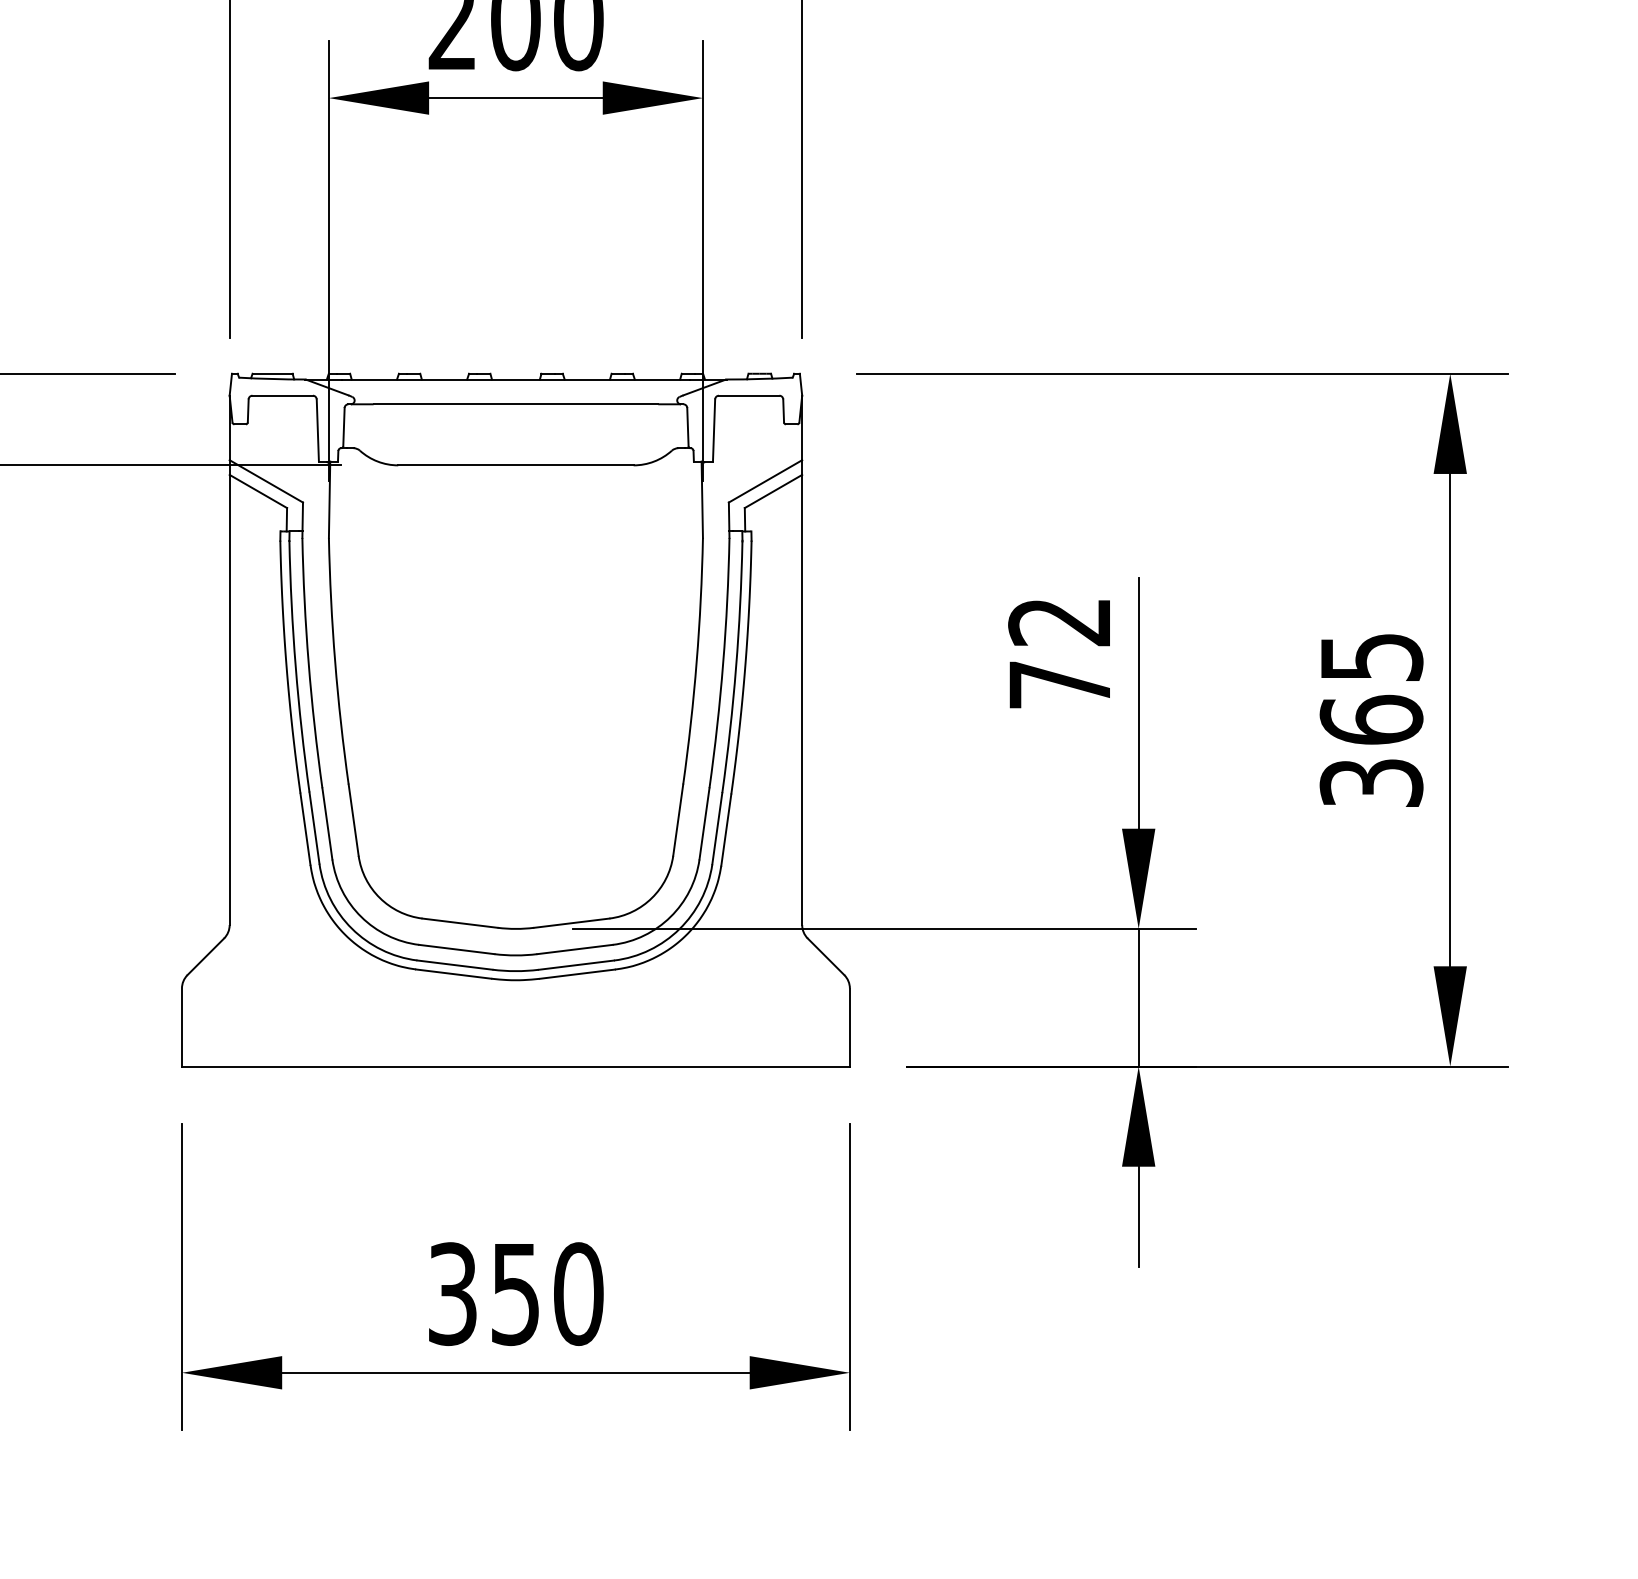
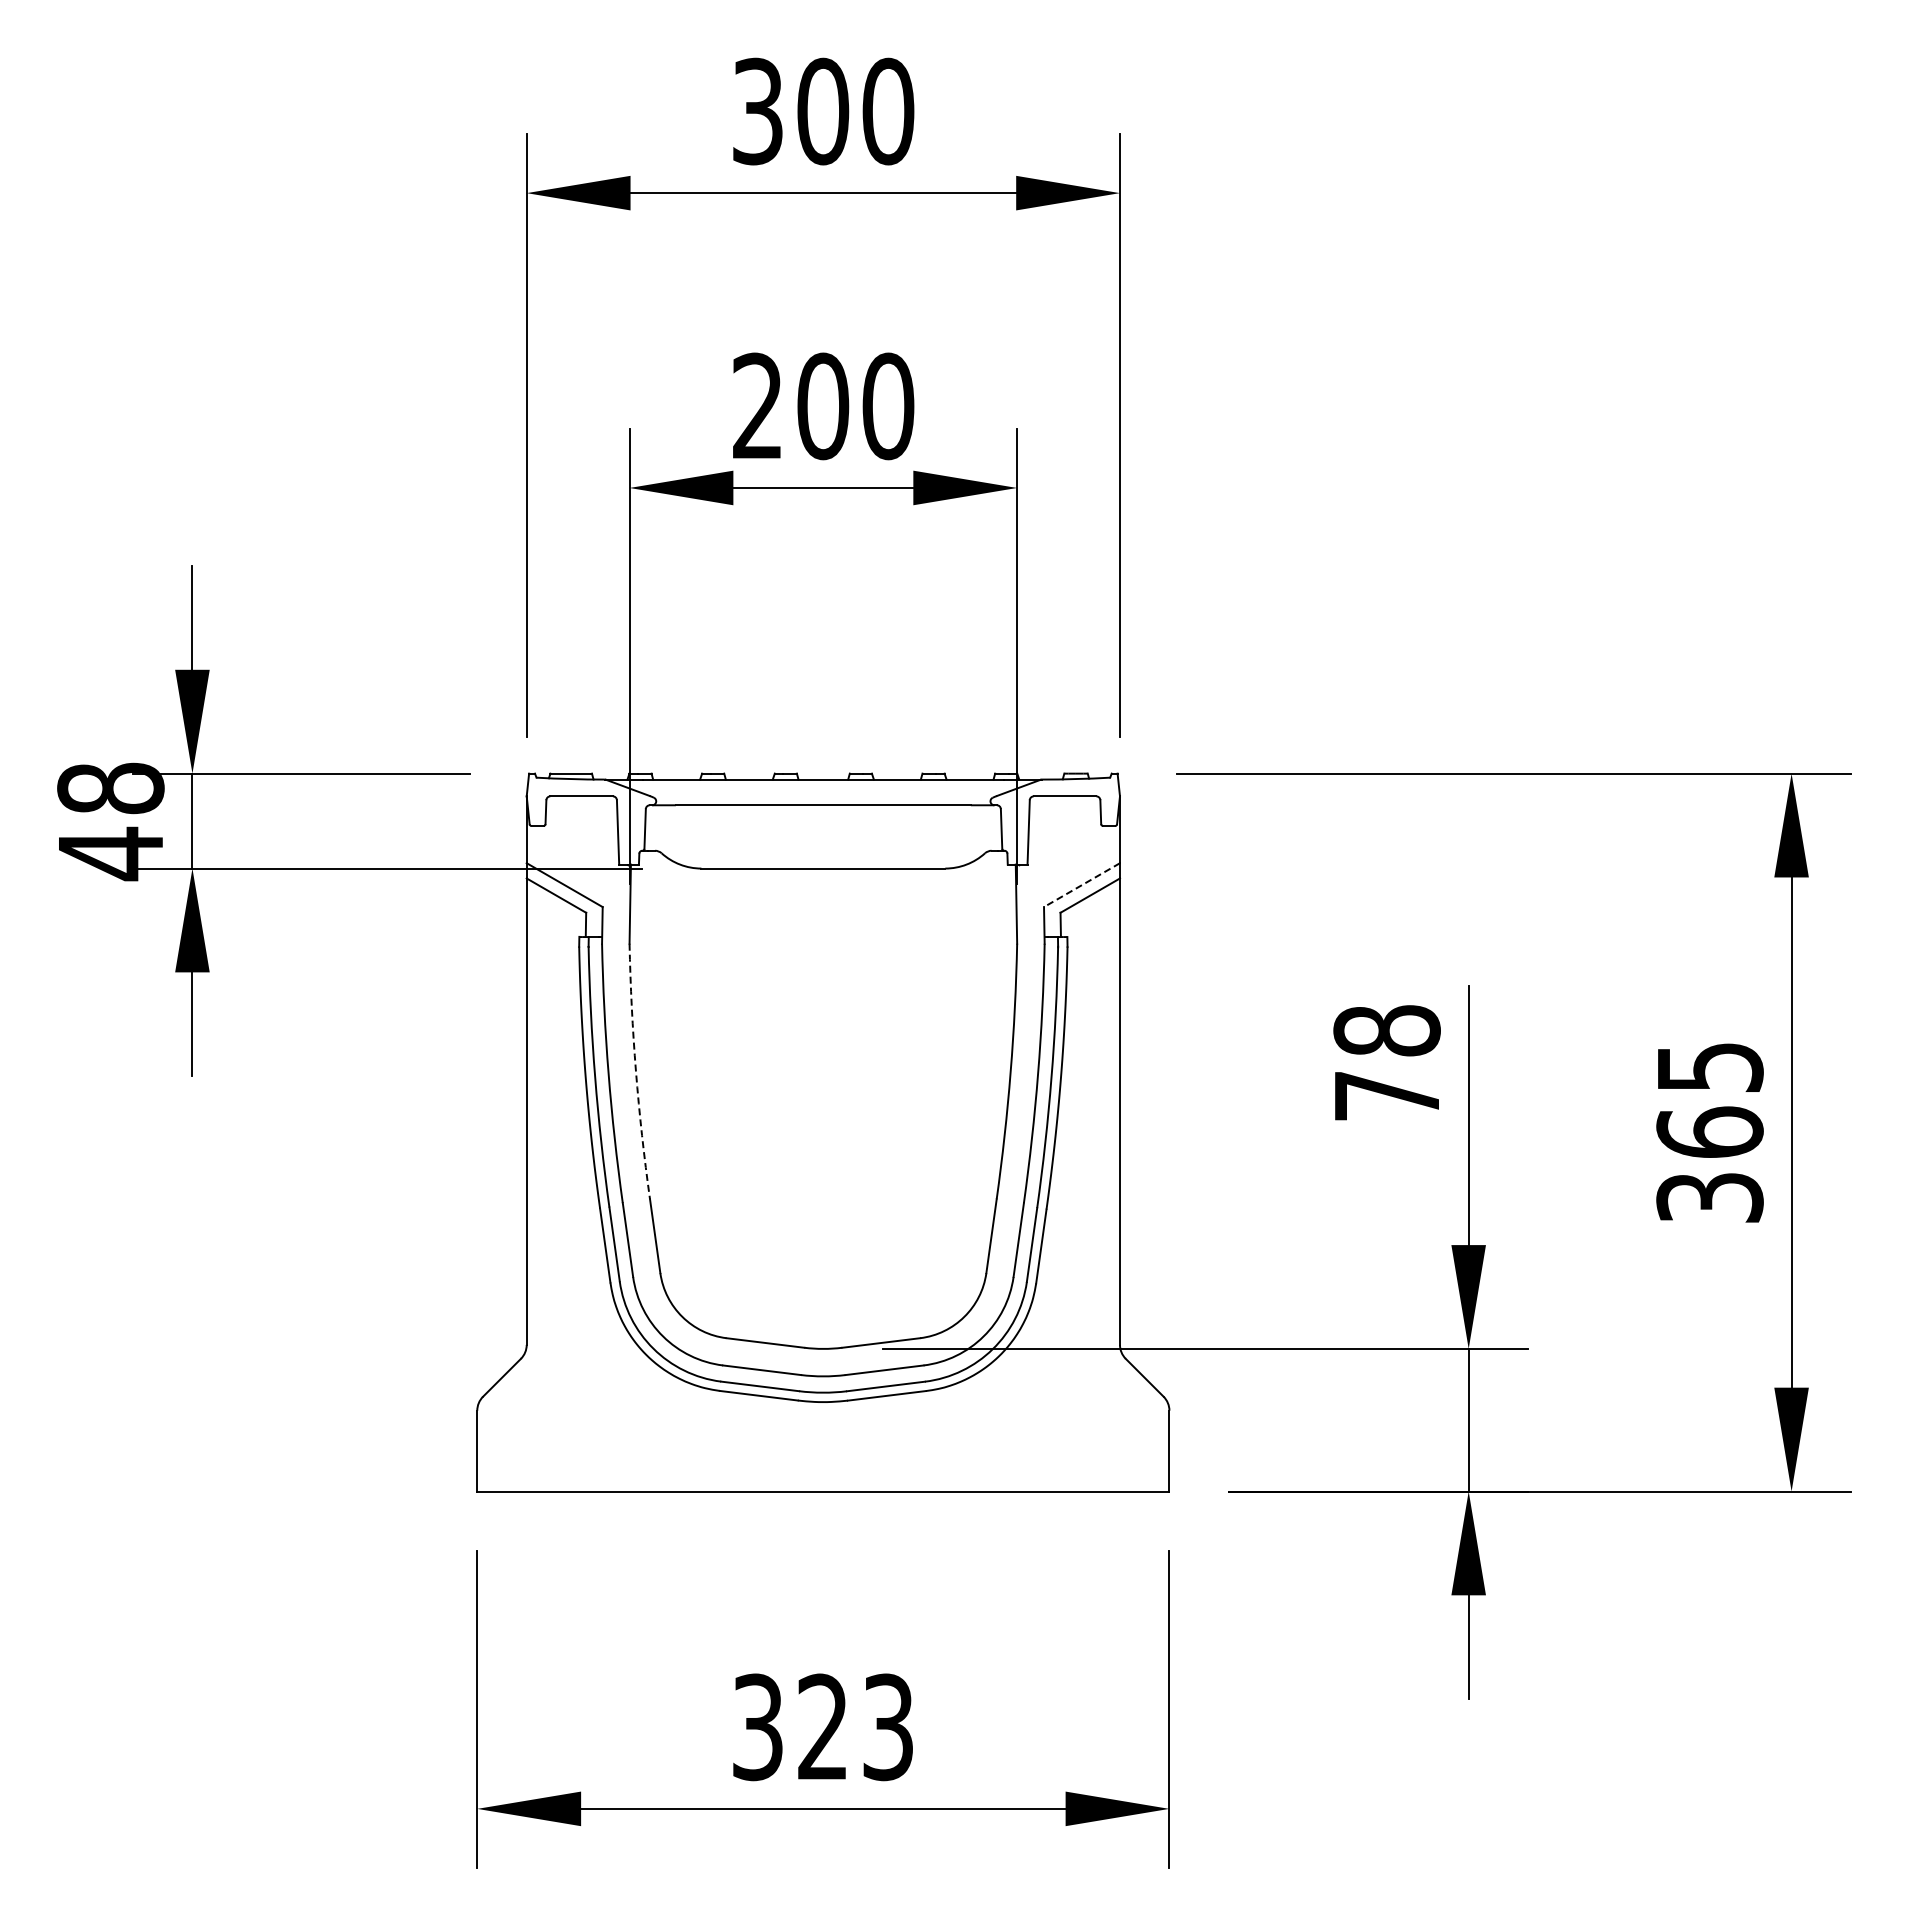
line: (766, 481) -> (1082, 885), solid -> dashed
text: (1059, 621) -> (1386, 1030), 72 -> 78
arc: (335, 661) -> (636, 1071), solid -> dashed
text: (547, 1294) -> (856, 1727), 350 -> 323

